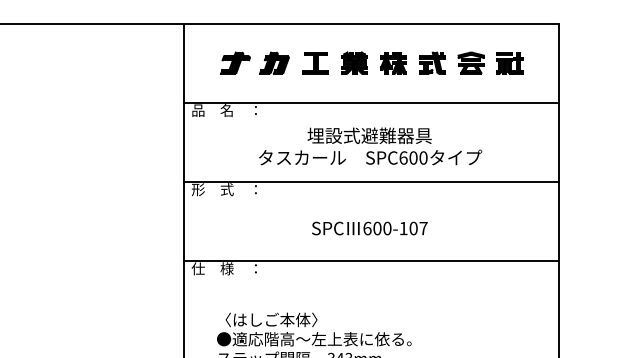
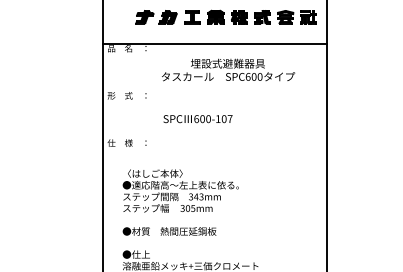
part: (370, 61) -> (225, 16), moved
text: (370, 145) -> (228, 69), moved
line: (372, 182) -> (215, 91), removed
text: (368, 229) -> (197, 119), moved
line: (372, 261) -> (215, 138), removed

